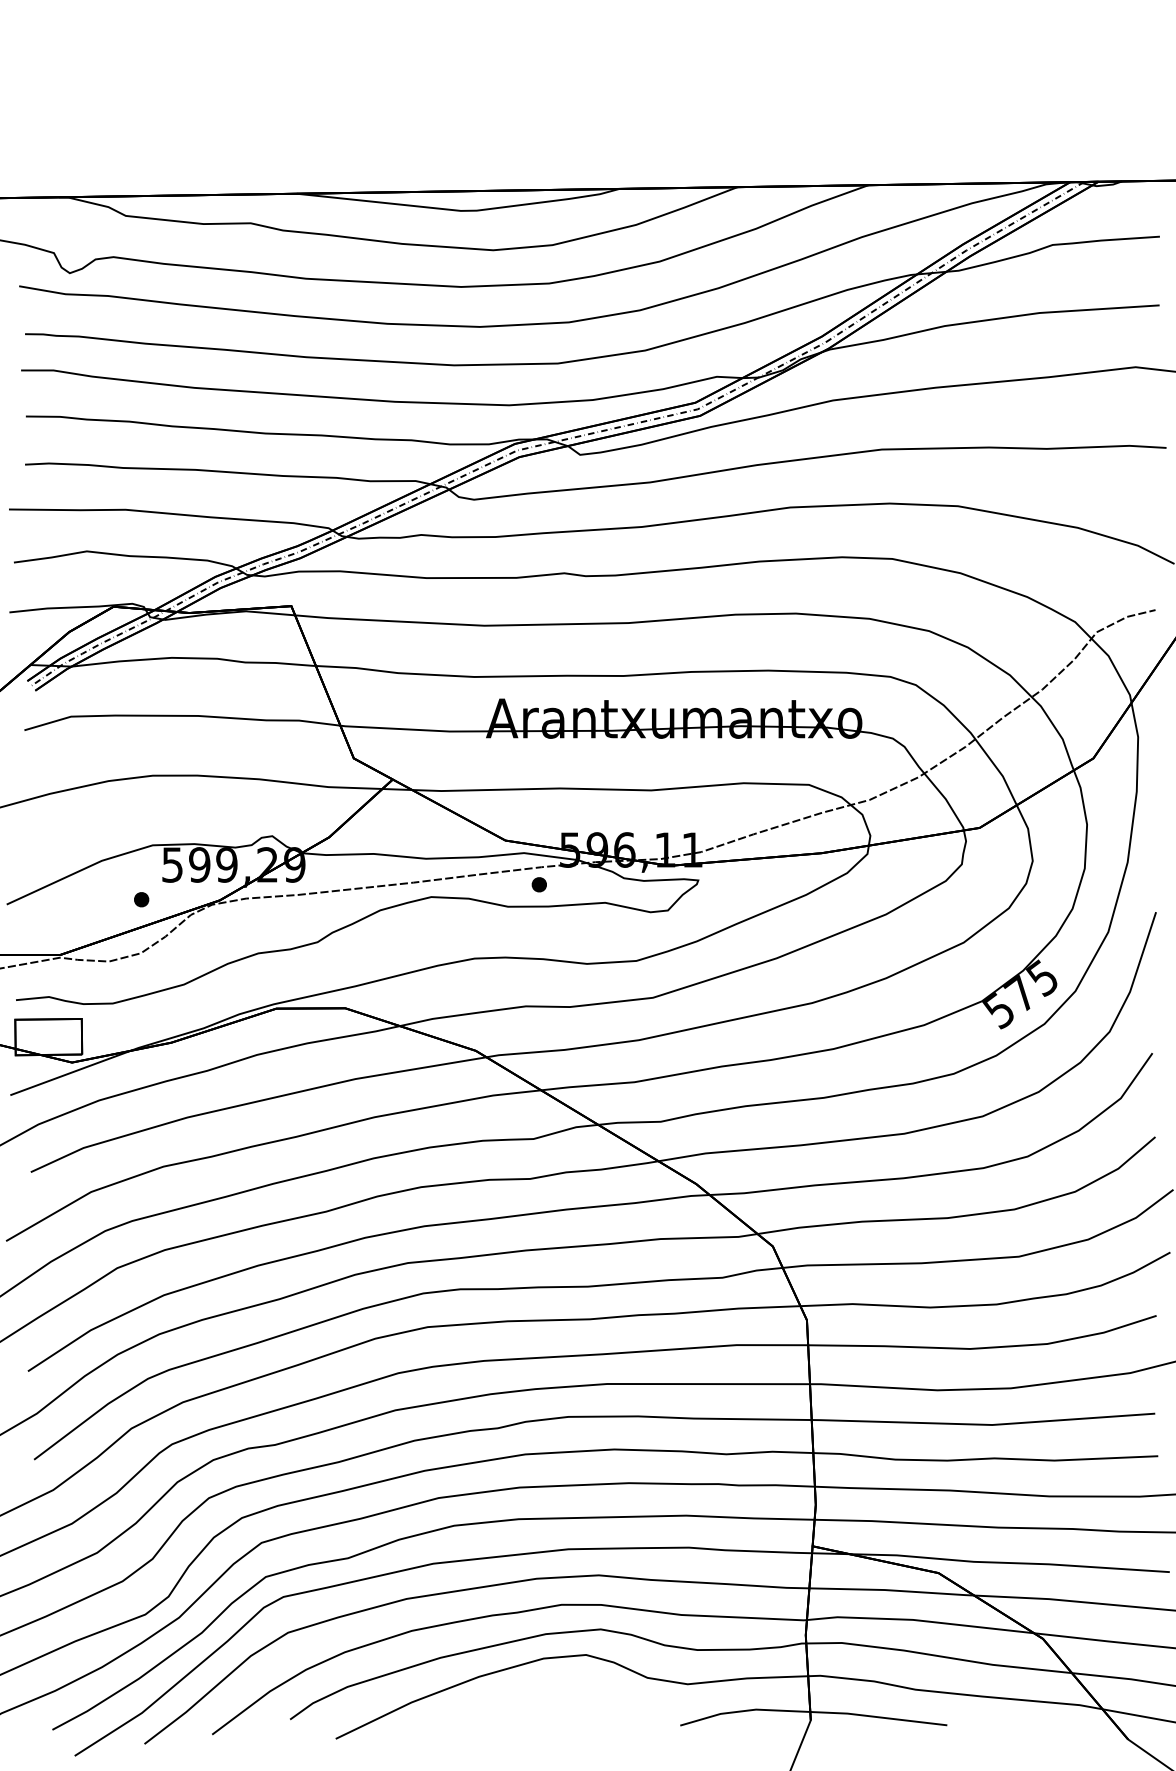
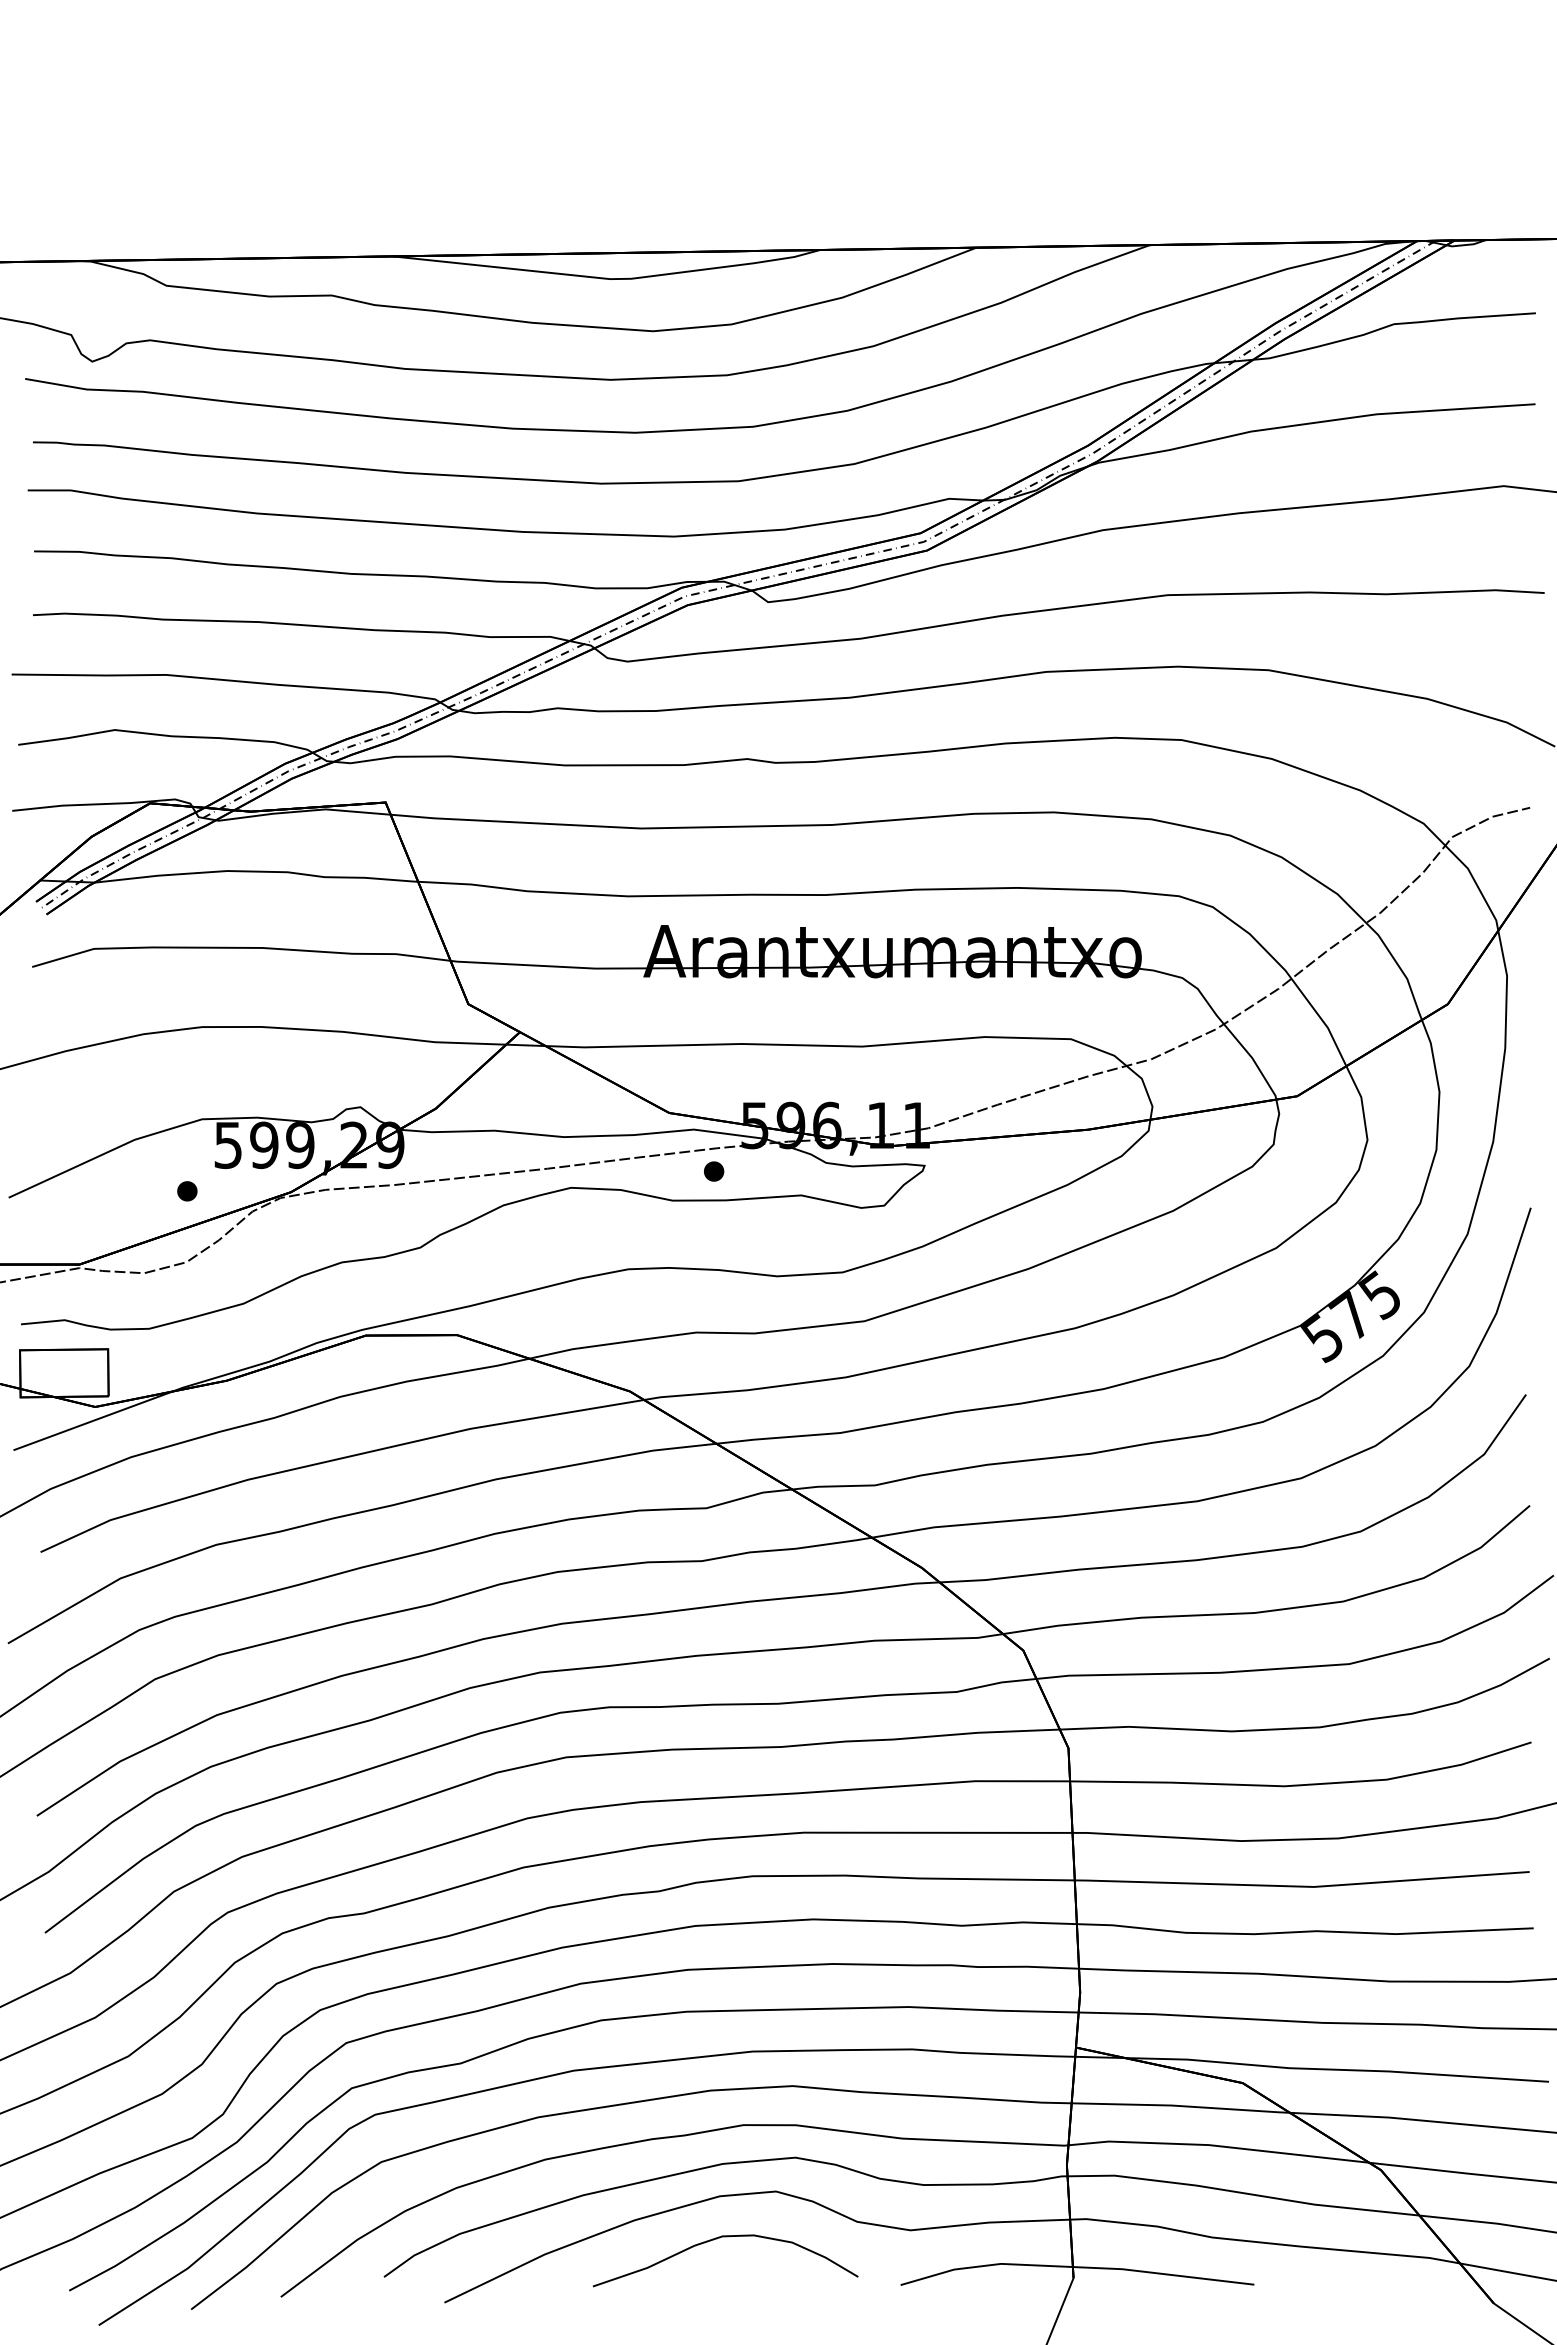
curve: (543, 1690) -> (719, 2238), added

